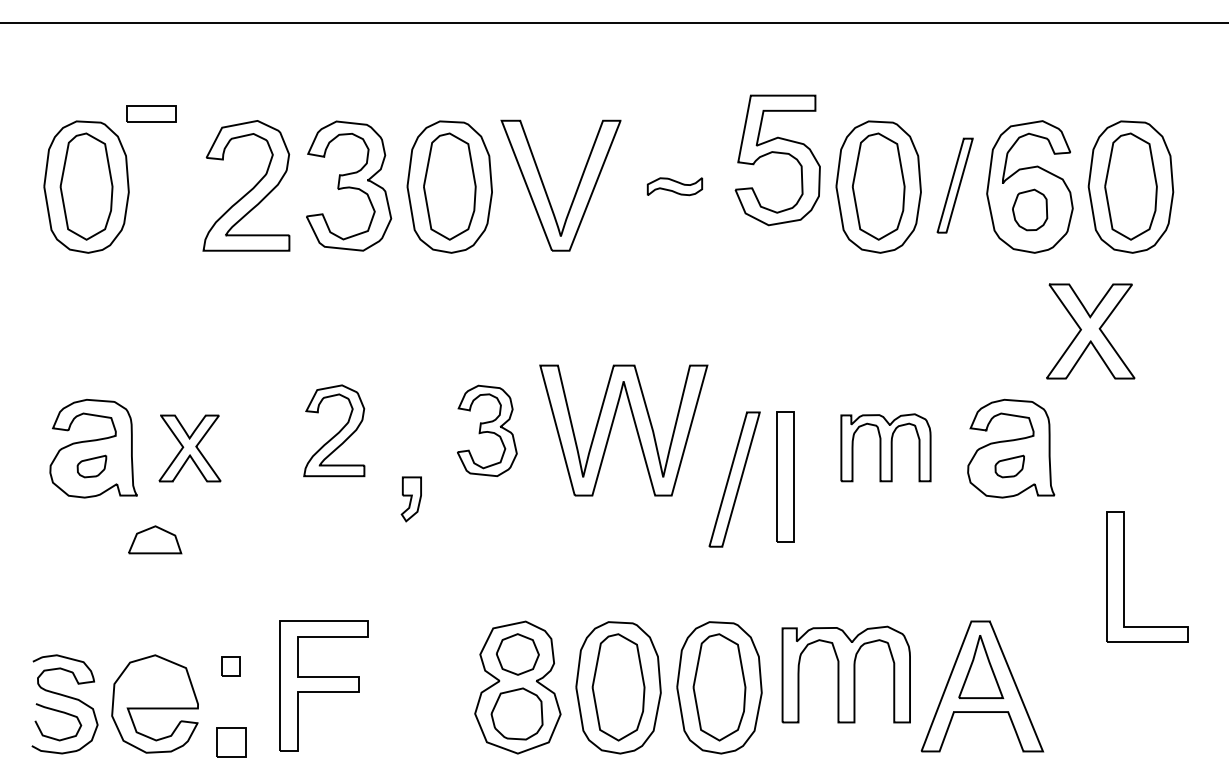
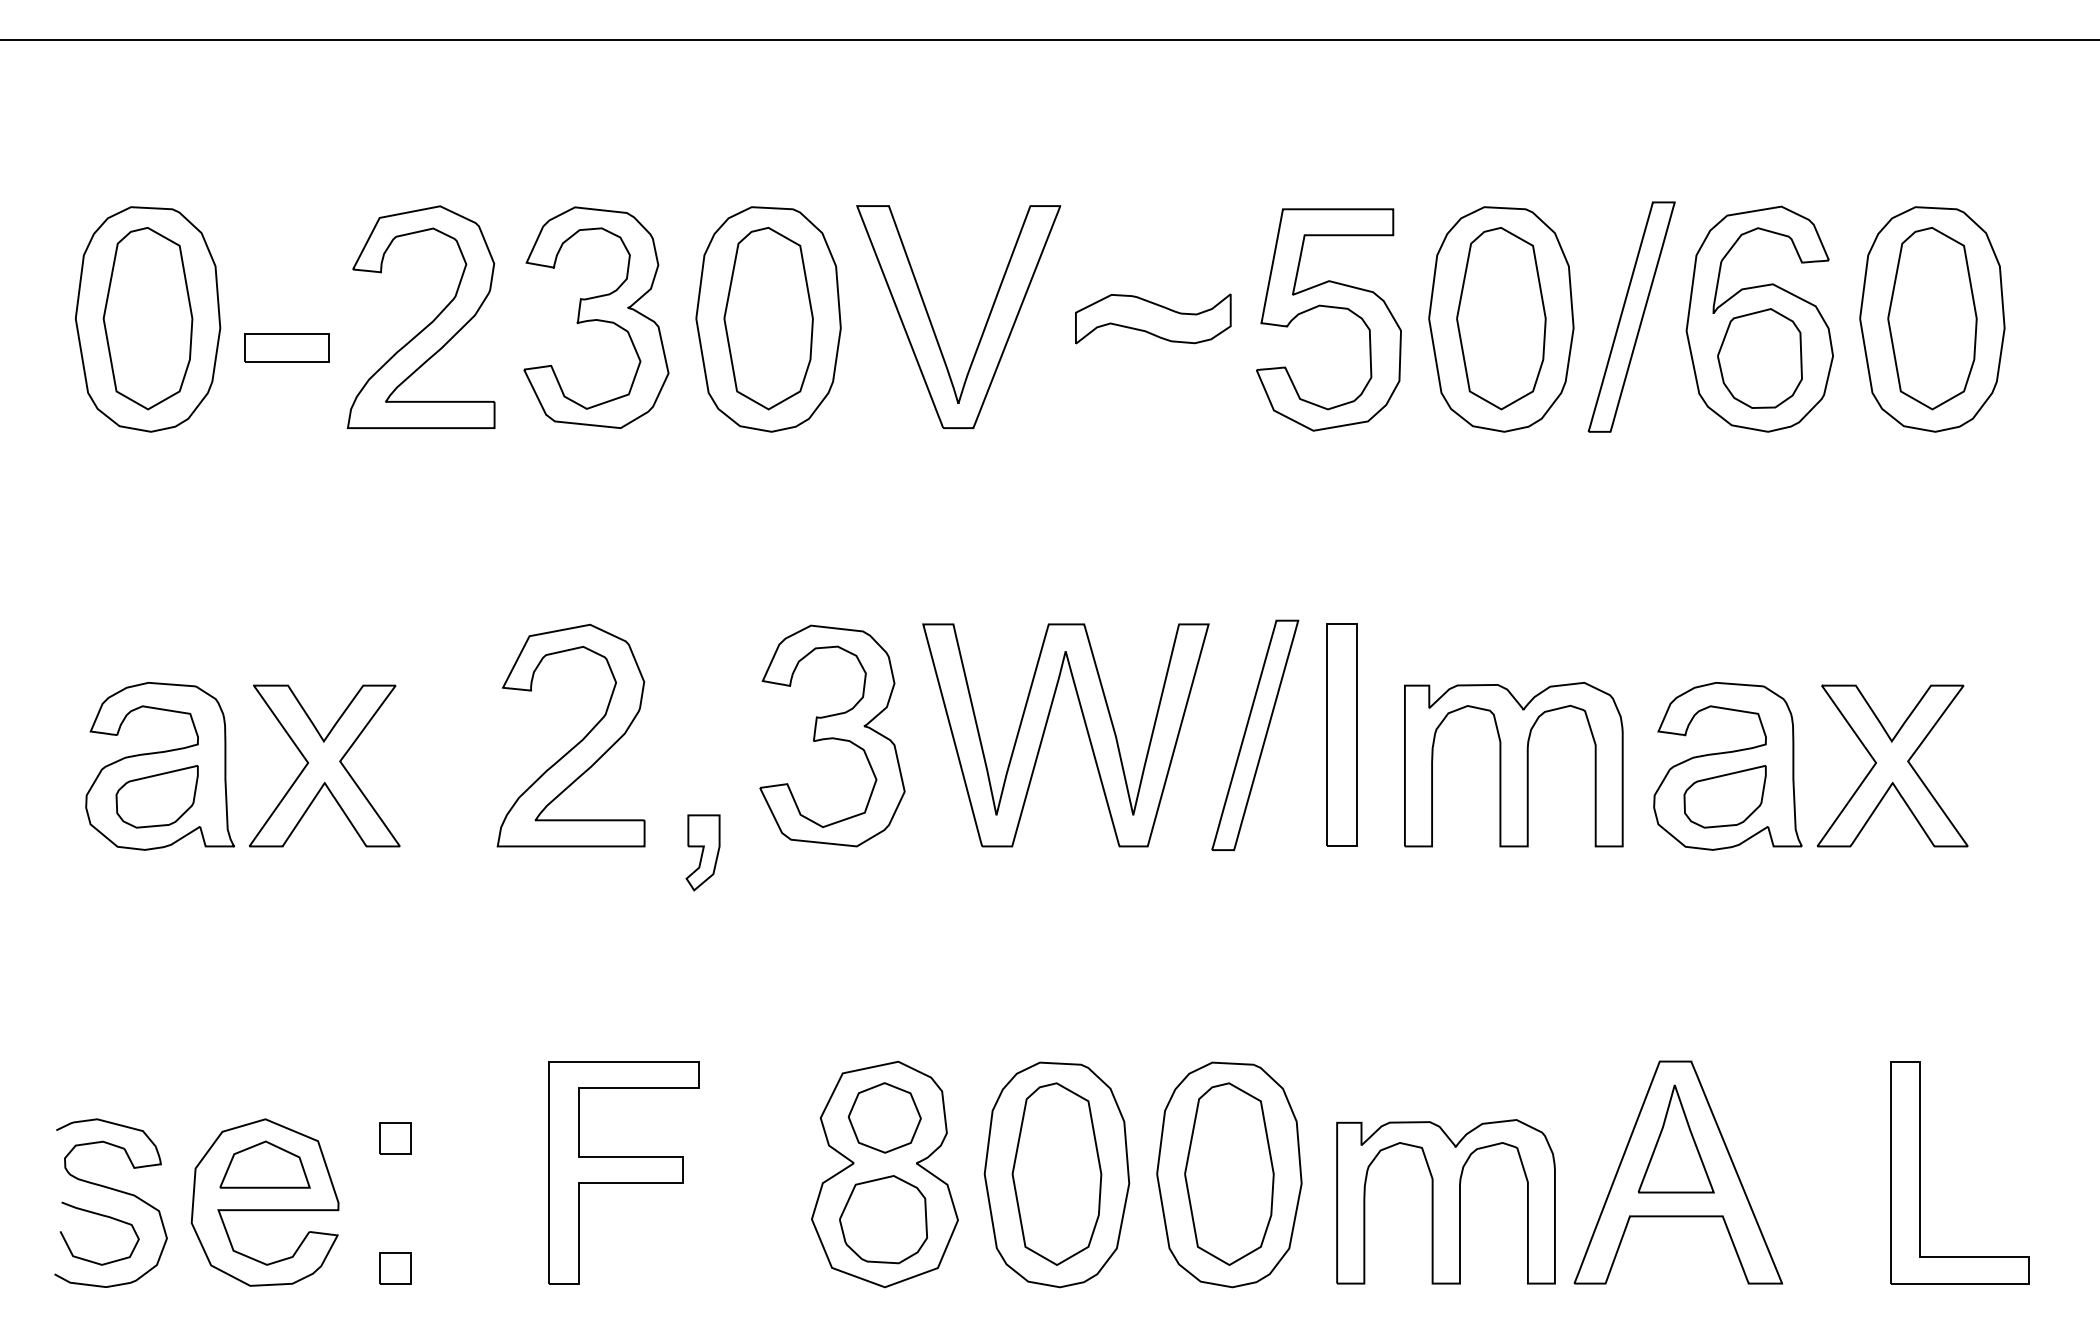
part: (151, 113) -> (286, 347), moved
part: (777, 153) -> (1328, 308), moved
part: (955, 185) -> (1632, 316), size x1.43
part: (674, 186) -> (1152, 318), size x1.67
part: (1029, 209) -> (1759, 357), size x1.43
part: (1090, 331) -> (1892, 766), moved
part: (334, 430) -> (571, 735), size x1.43
part: (487, 430) -> (833, 735), size x1.43
part: (885, 447) -> (1513, 764), size x1.43
part: (189, 448) -> (323, 766), size x1.43
part: (91, 466) -> (156, 796), size x1.67
part: (1009, 466) -> (1724, 796), size x1.67
part: (785, 476) -> (1342, 735), moved
part: (734, 479) -> (1255, 735), moved
part: (155, 539) -> (265, 1164), moved
part: (1124, 576) -> (1921, 1170), moved
part: (845, 674) -> (1444, 1201), moved
part: (323, 685) -> (622, 1170), moved
part: (230, 741) -> (393, 1266), size x0.62

